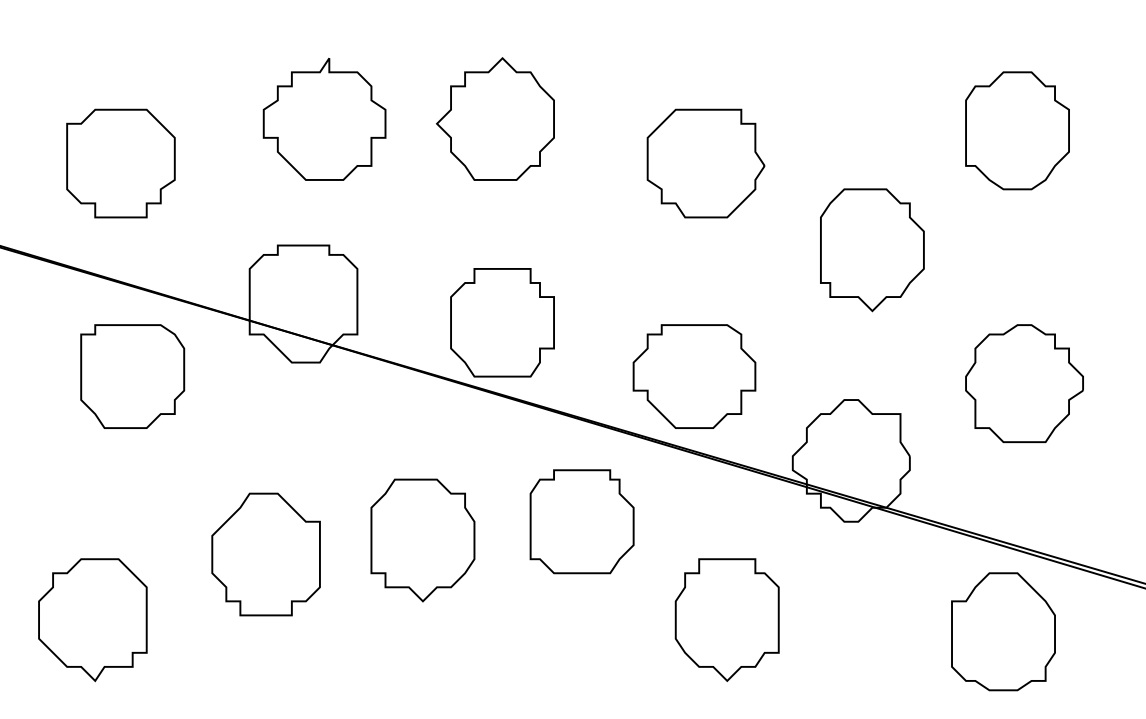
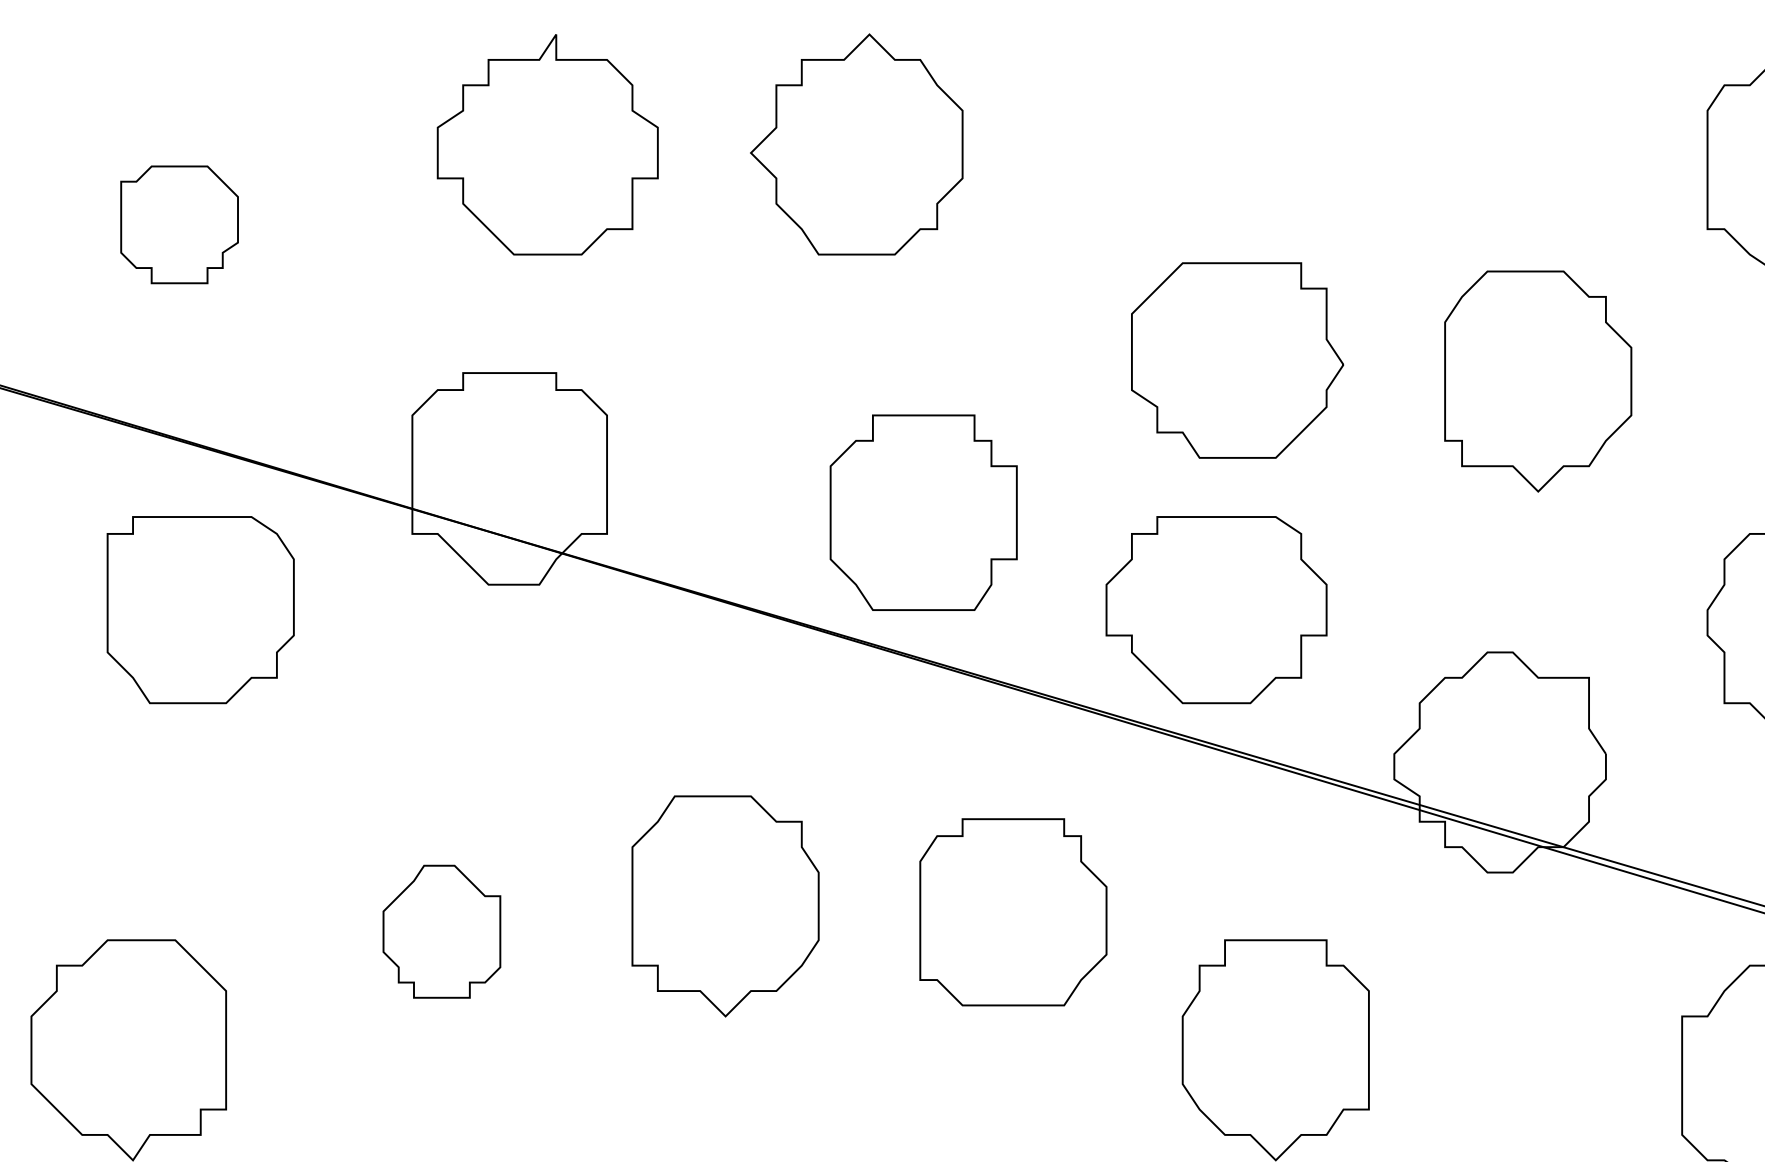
part: (120, 163) -> (178, 224), size x0.6
part: (705, 163) -> (1236, 360), moved
part: (502, 322) -> (923, 512), moved
part: (581, 521) -> (1012, 911), moved
part: (265, 554) -> (440, 931), size x0.6

